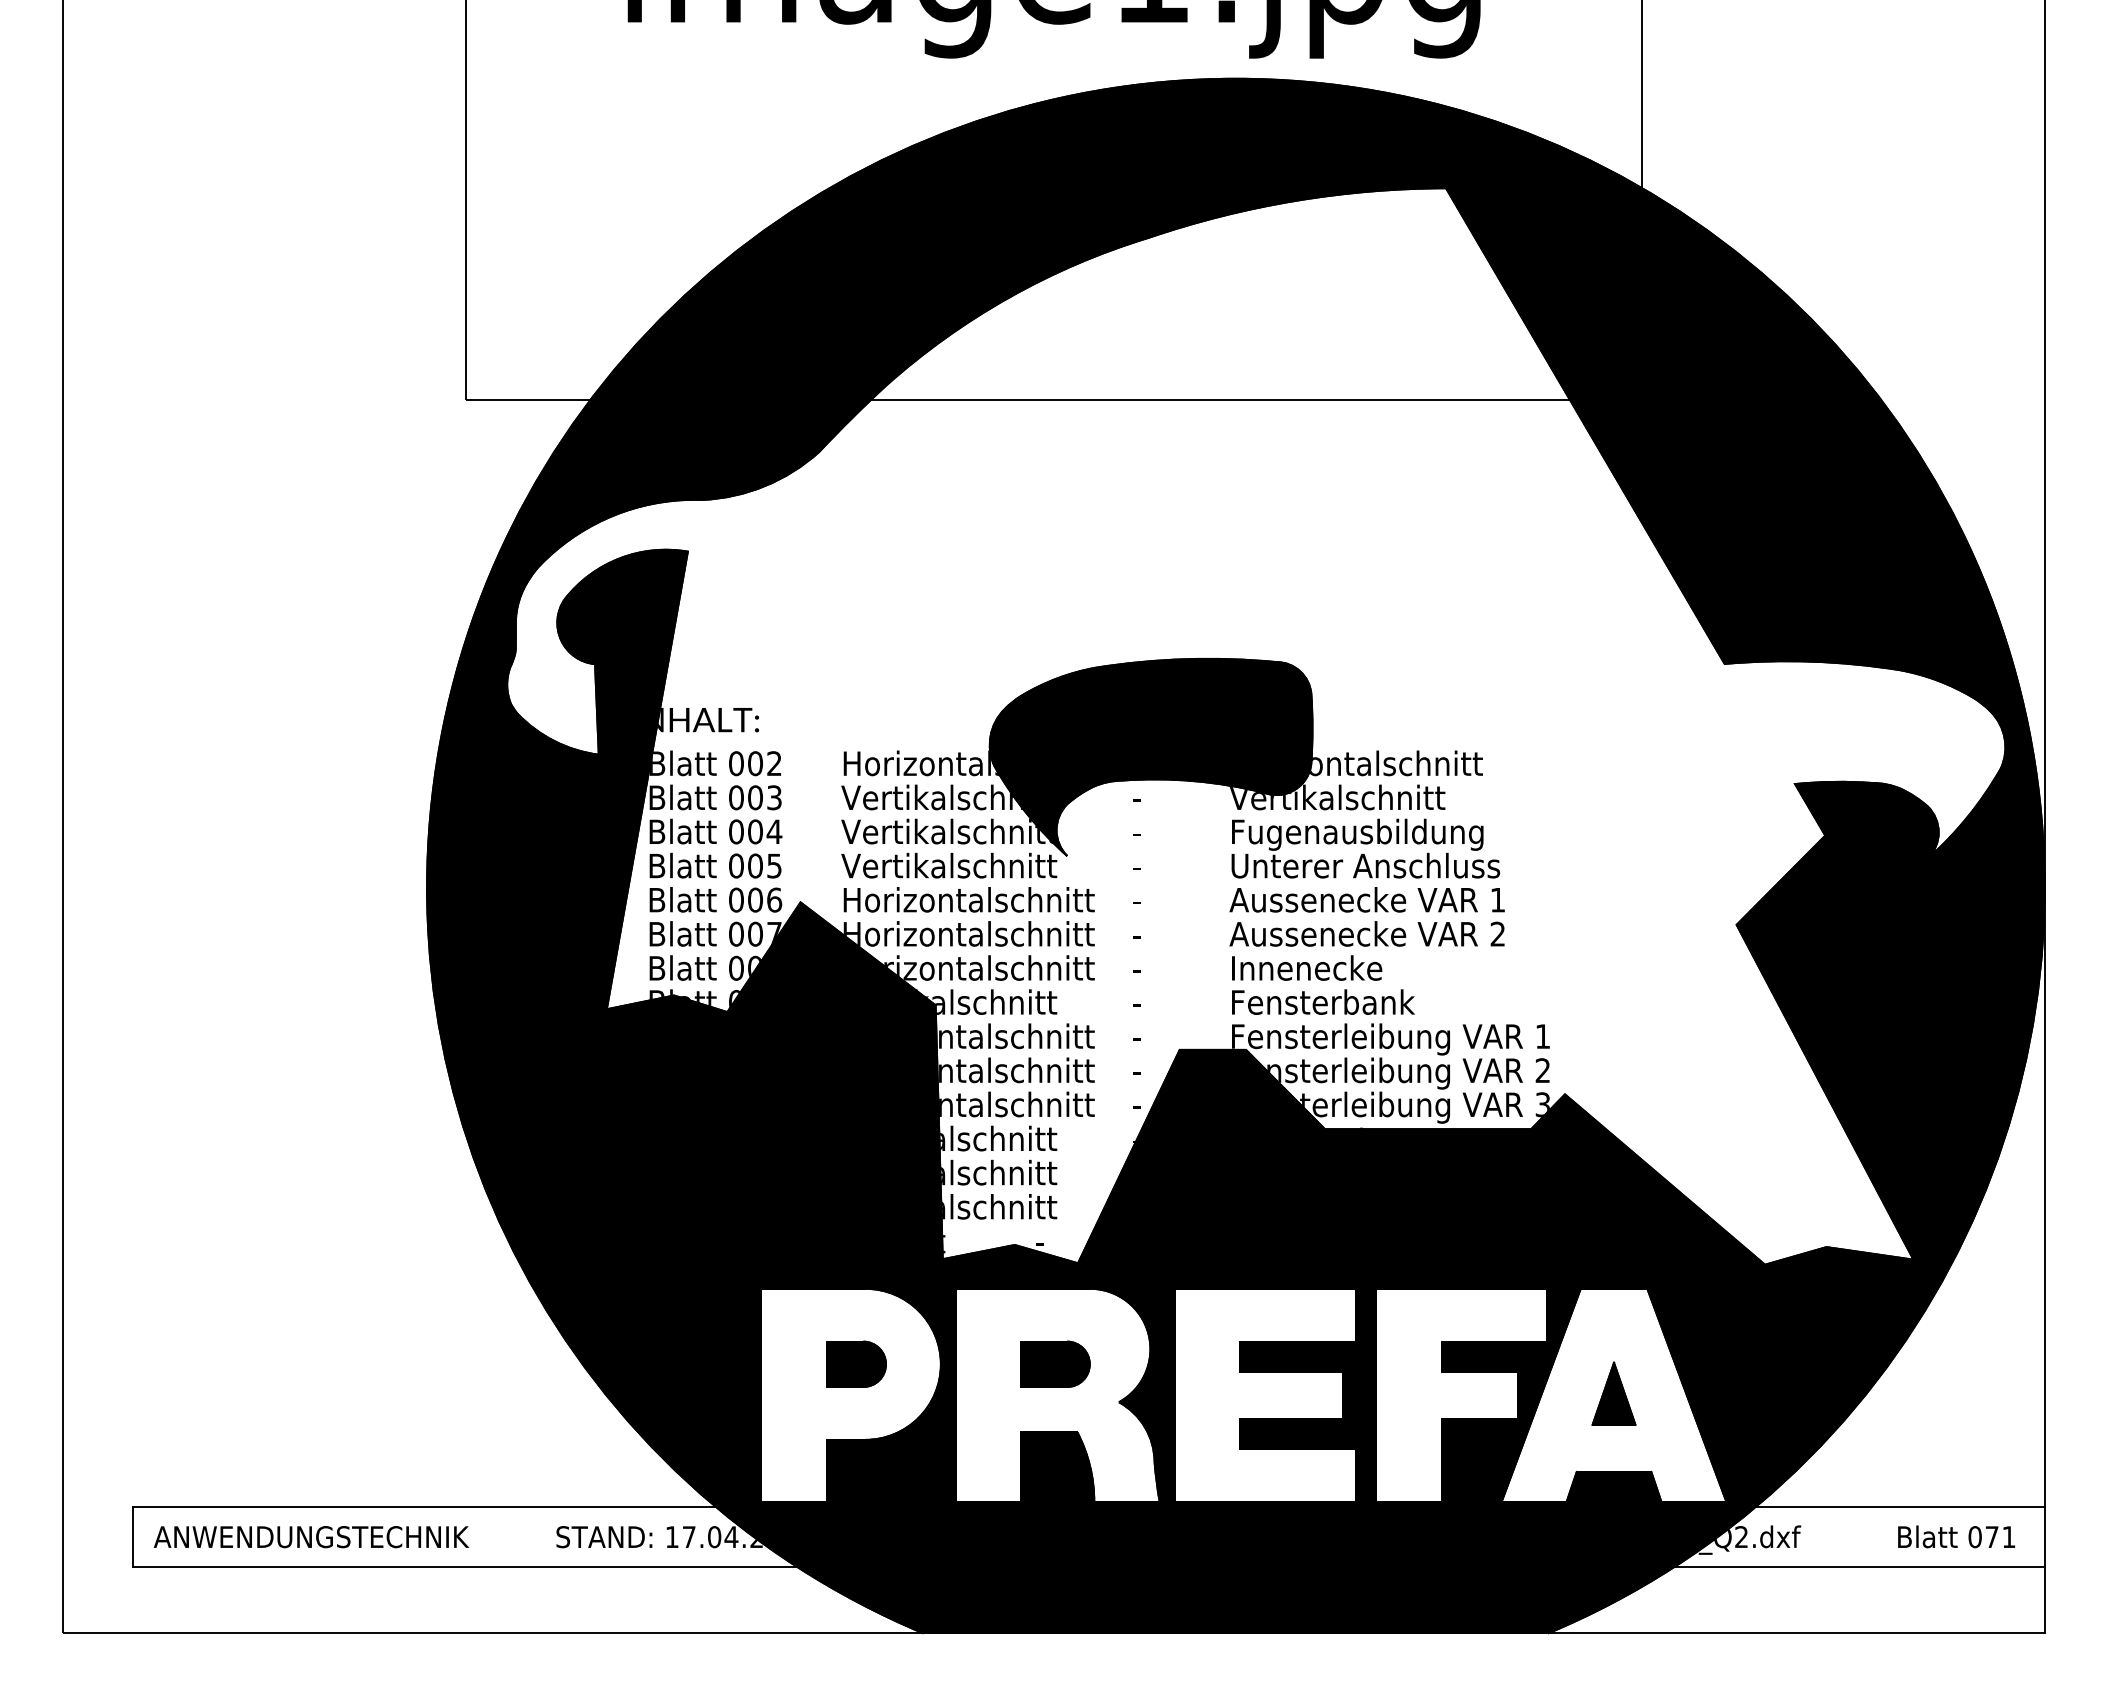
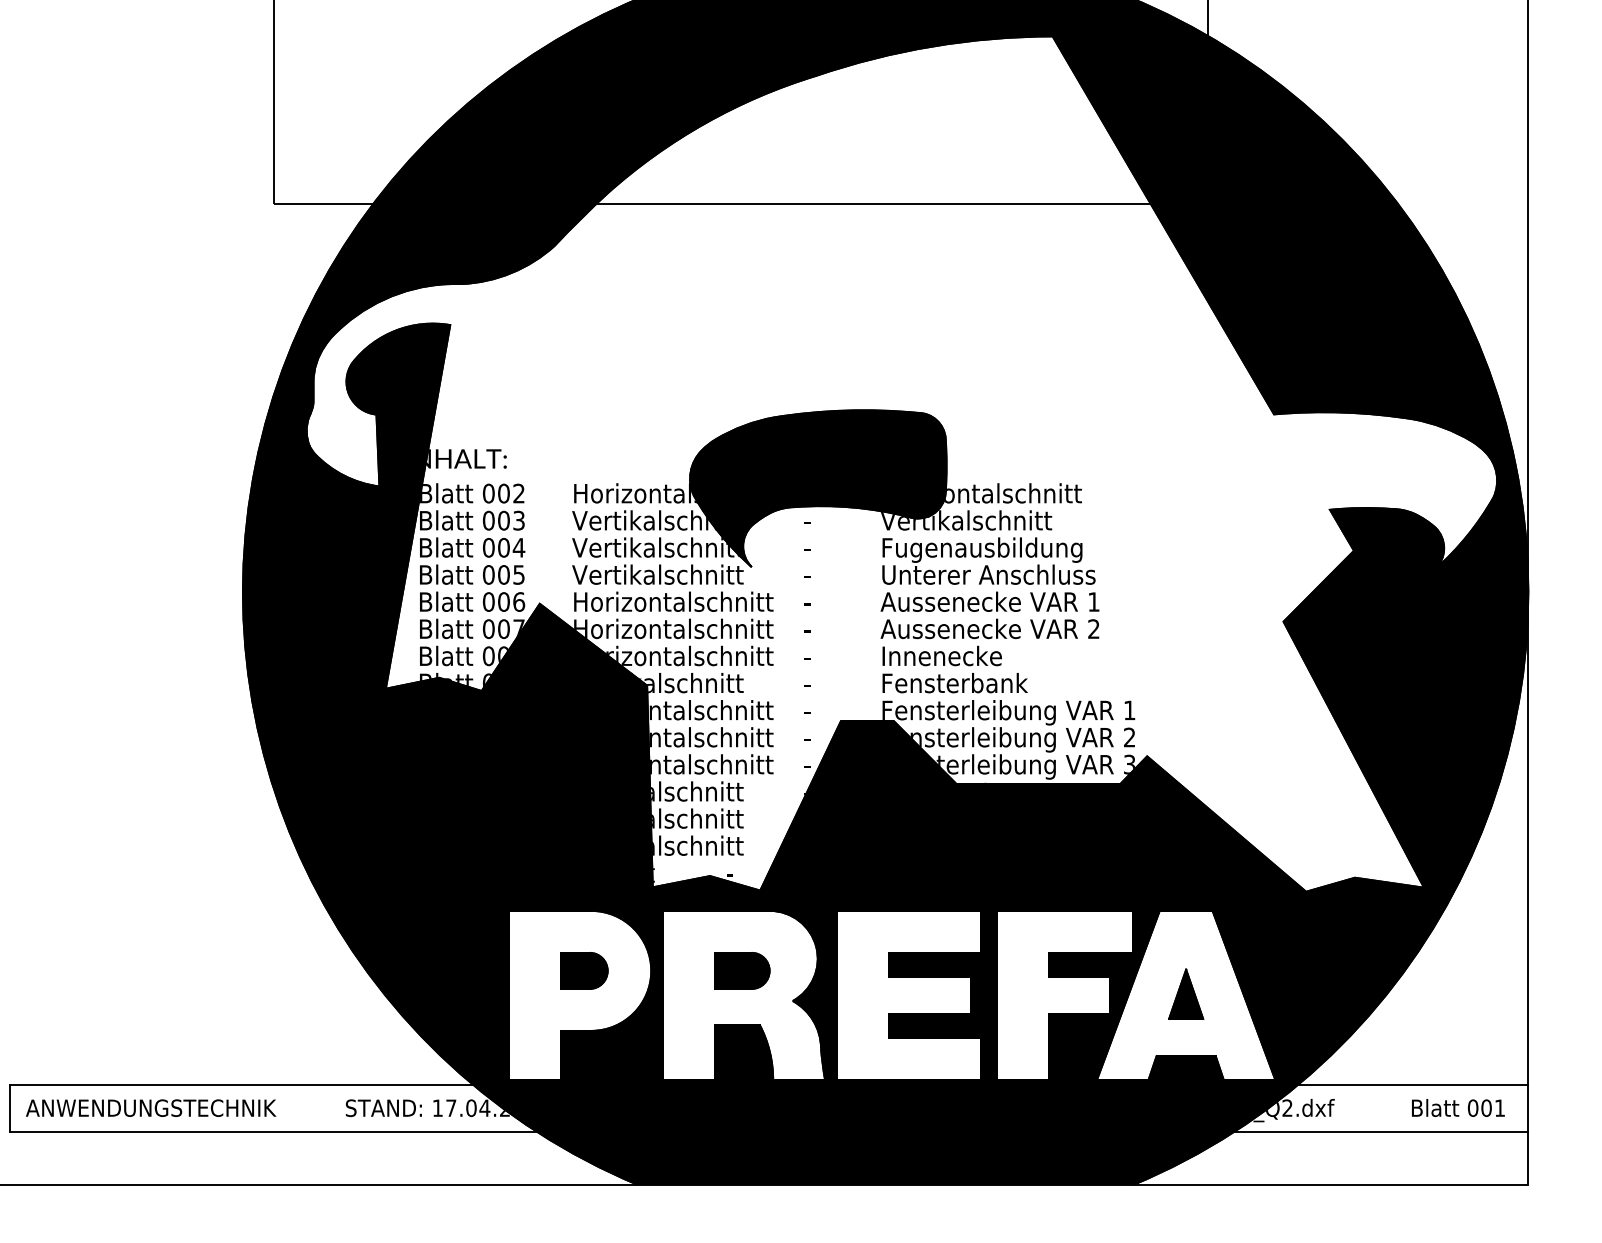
text: (1991, 1537) -> (1486, 1108), 071 -> 001

